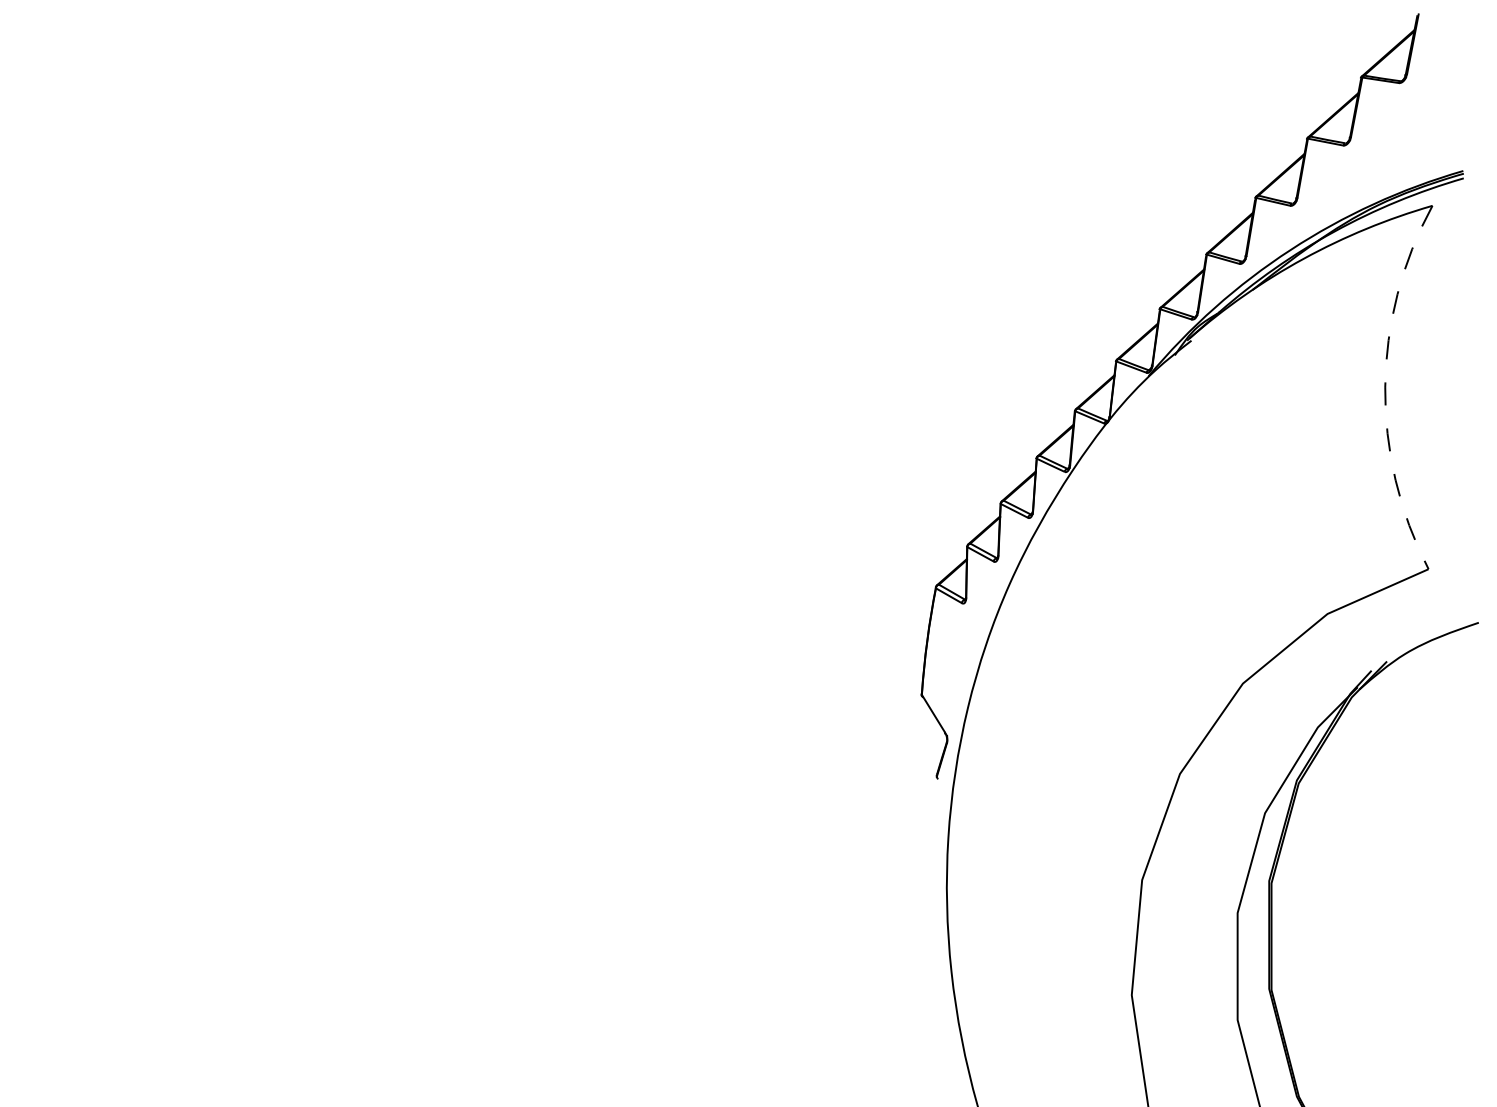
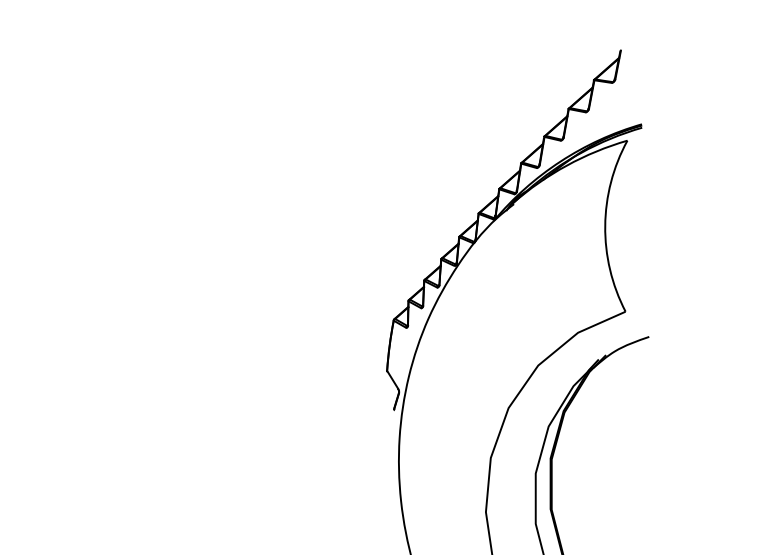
arc: (1385, 386) -> (605, 225), dashed -> solid

